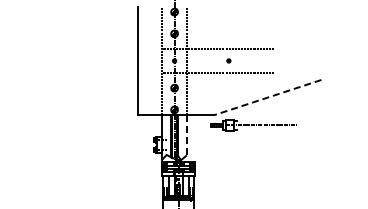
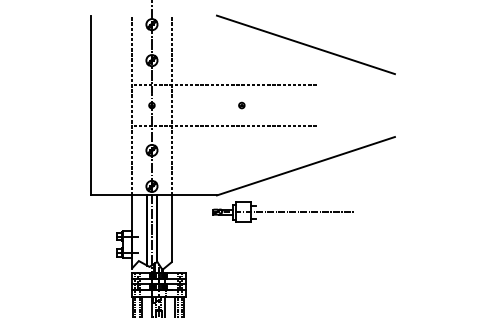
line: (267, 23) -> (305, 43), added
line: (267, 97) -> (305, 165), dashed -> solid
line: (186, 134) -> (171, 227), dashed -> solid

